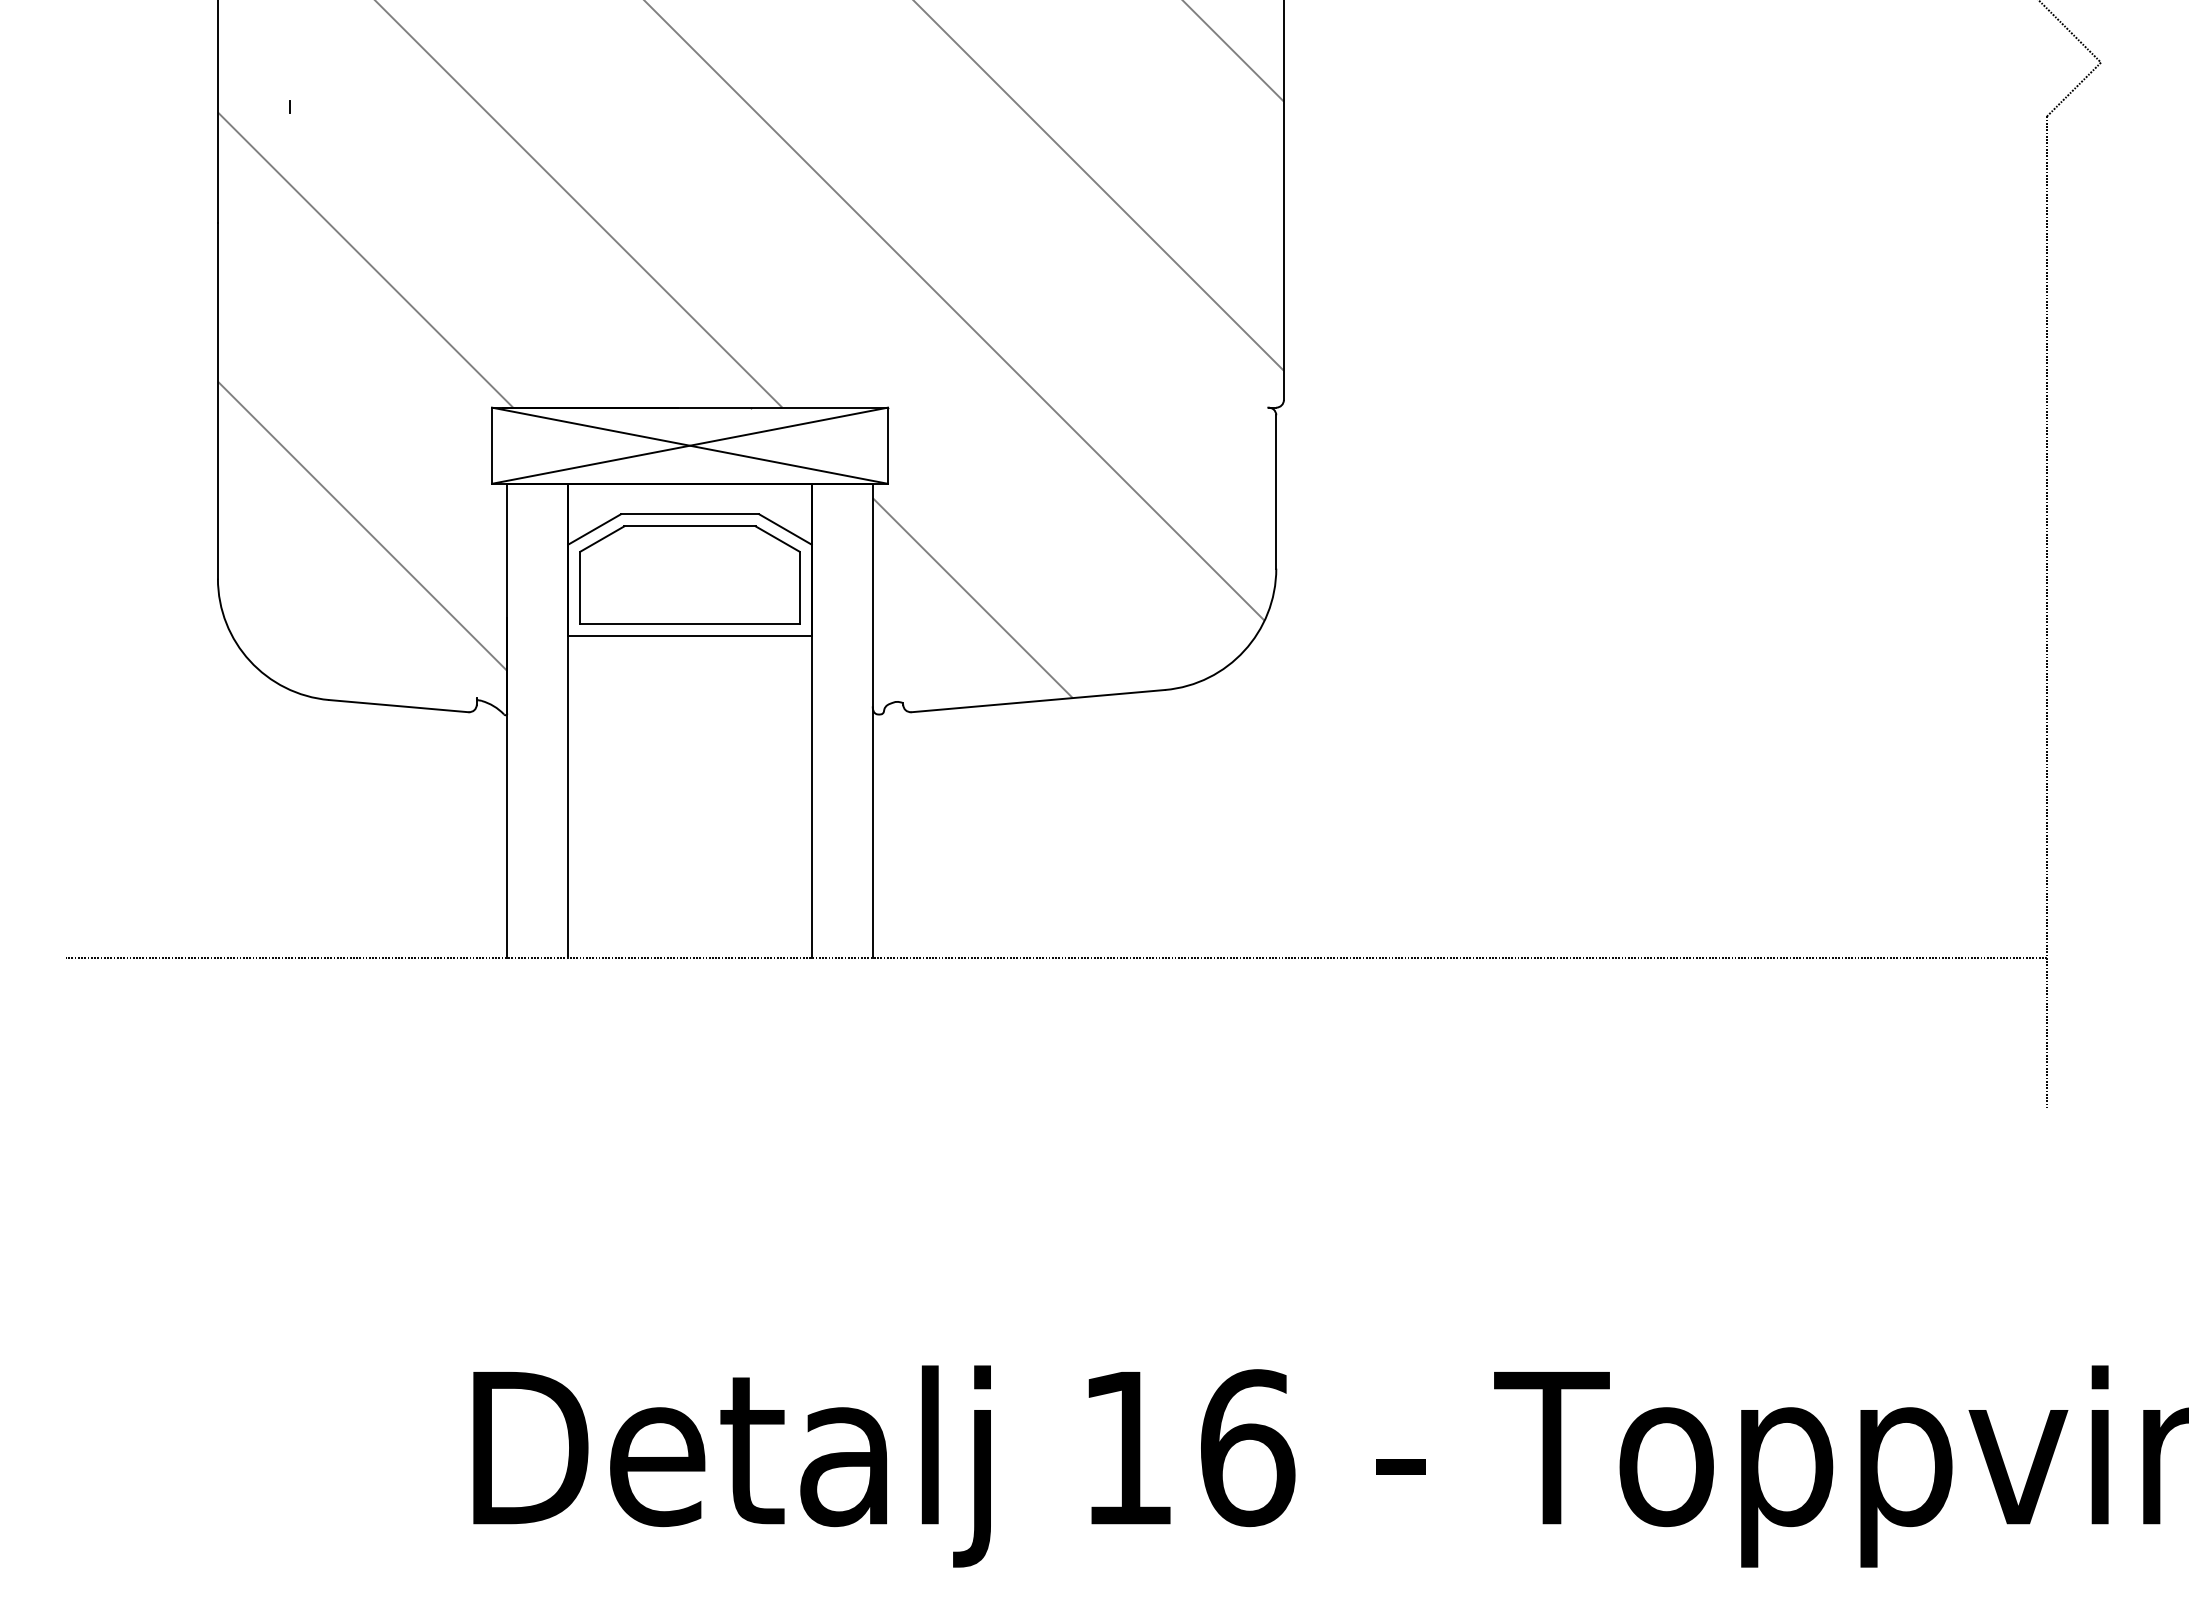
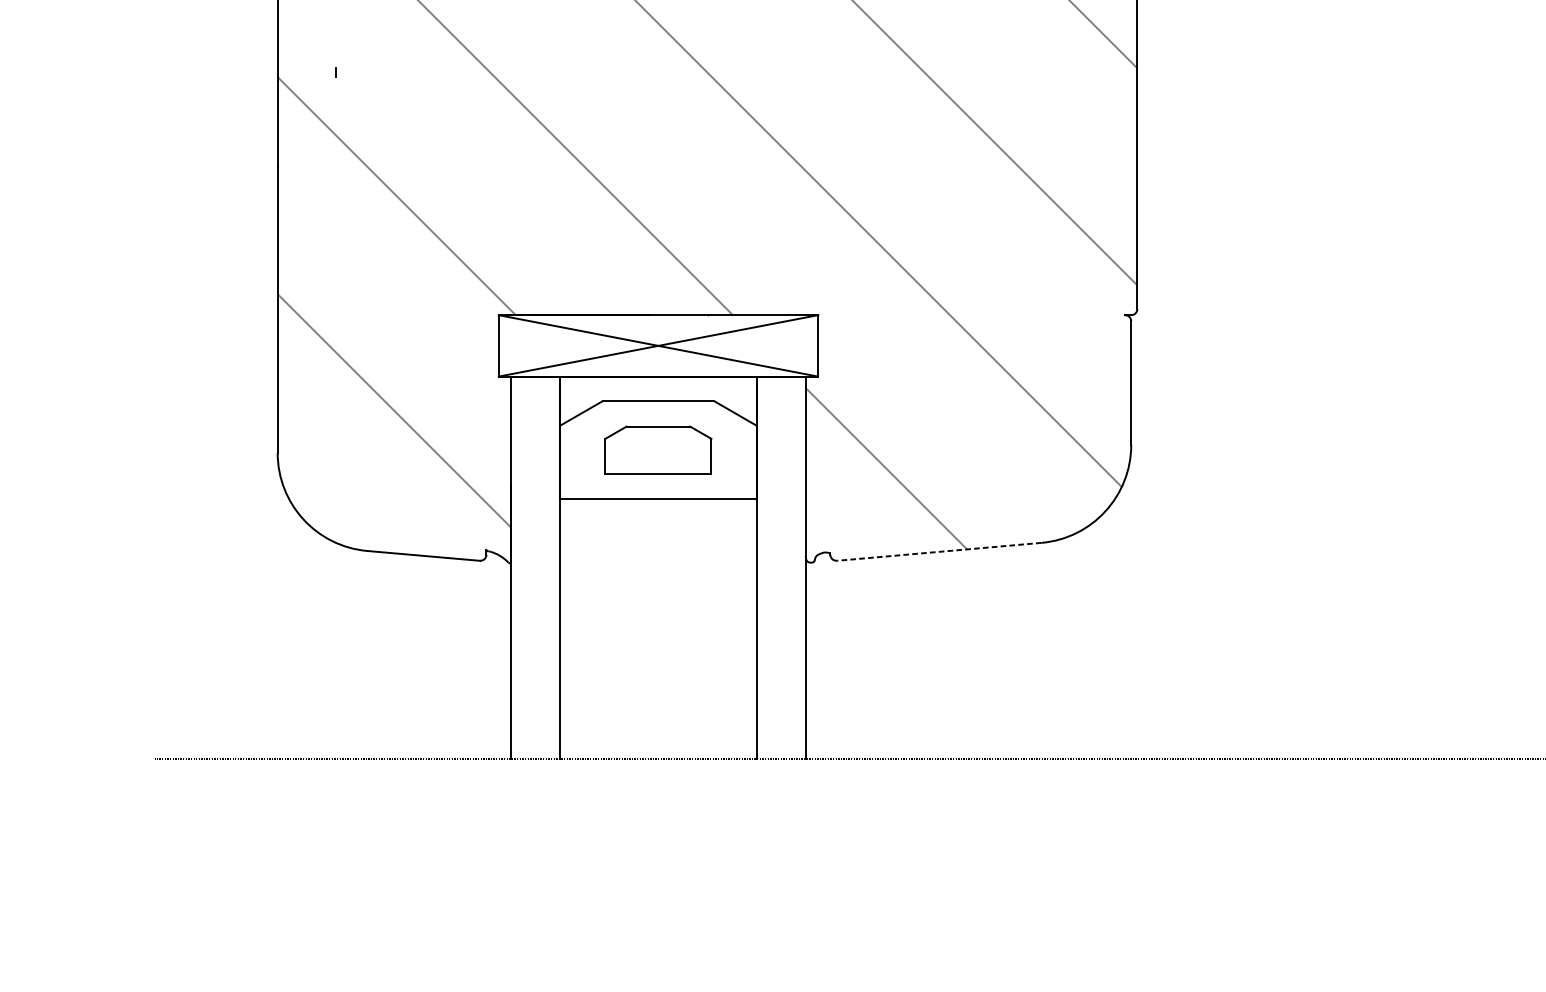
part: (689, 574) -> (658, 449), size x0.6
line: (1037, 701) -> (938, 552), solid -> dashed

